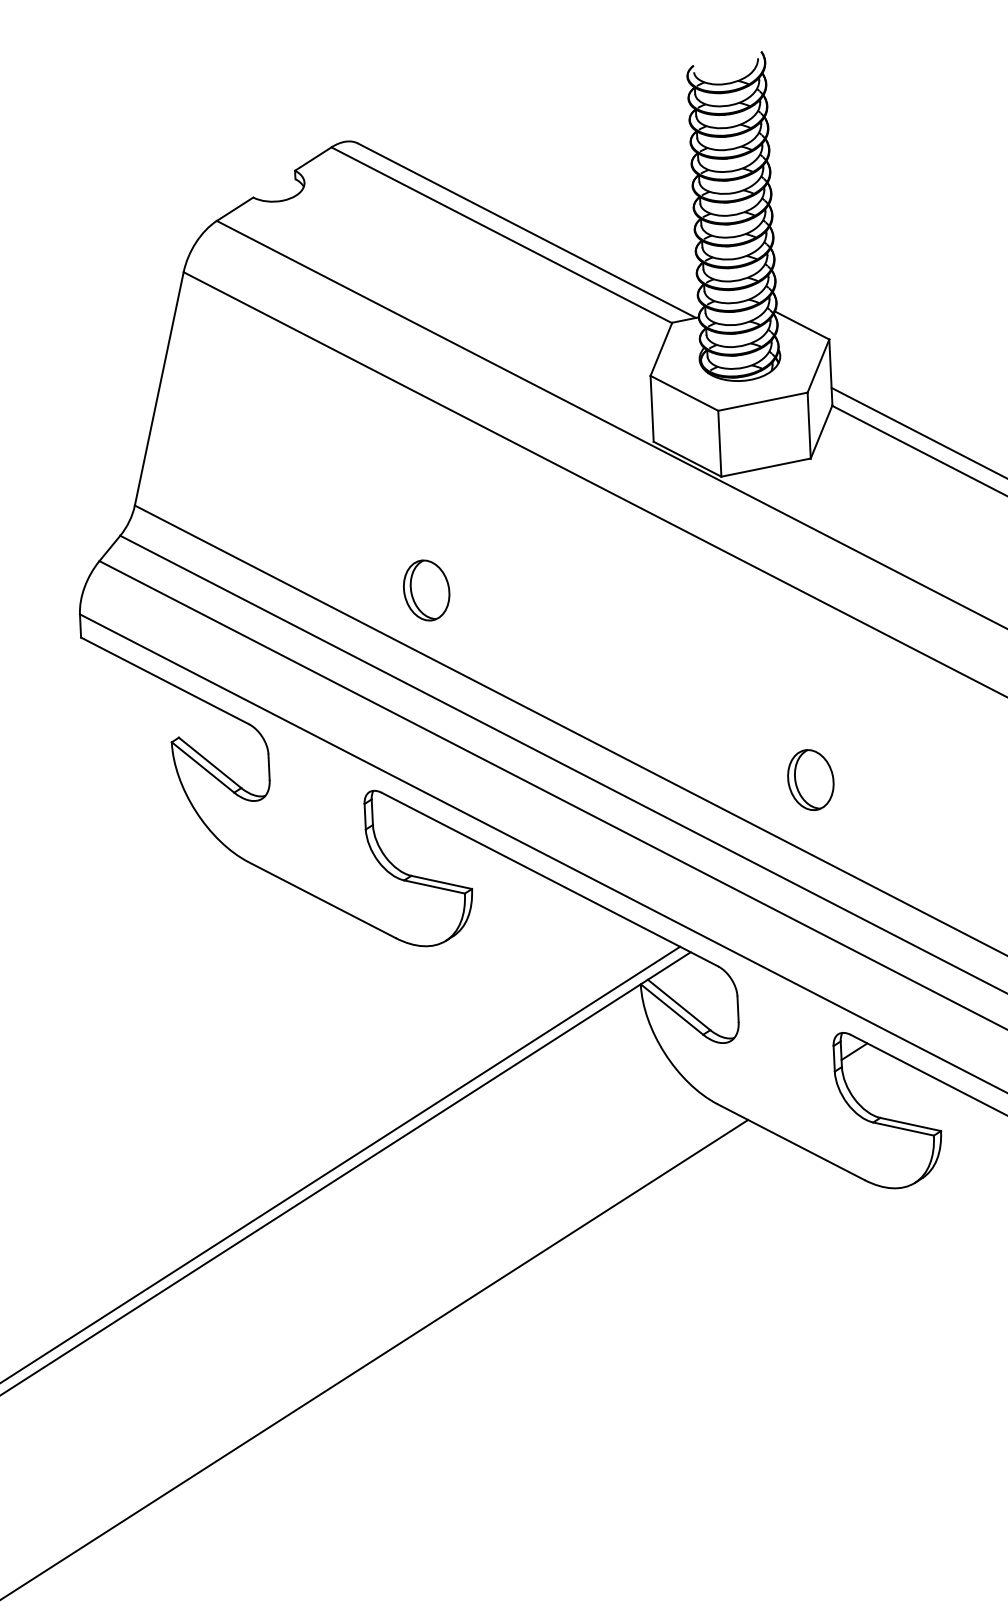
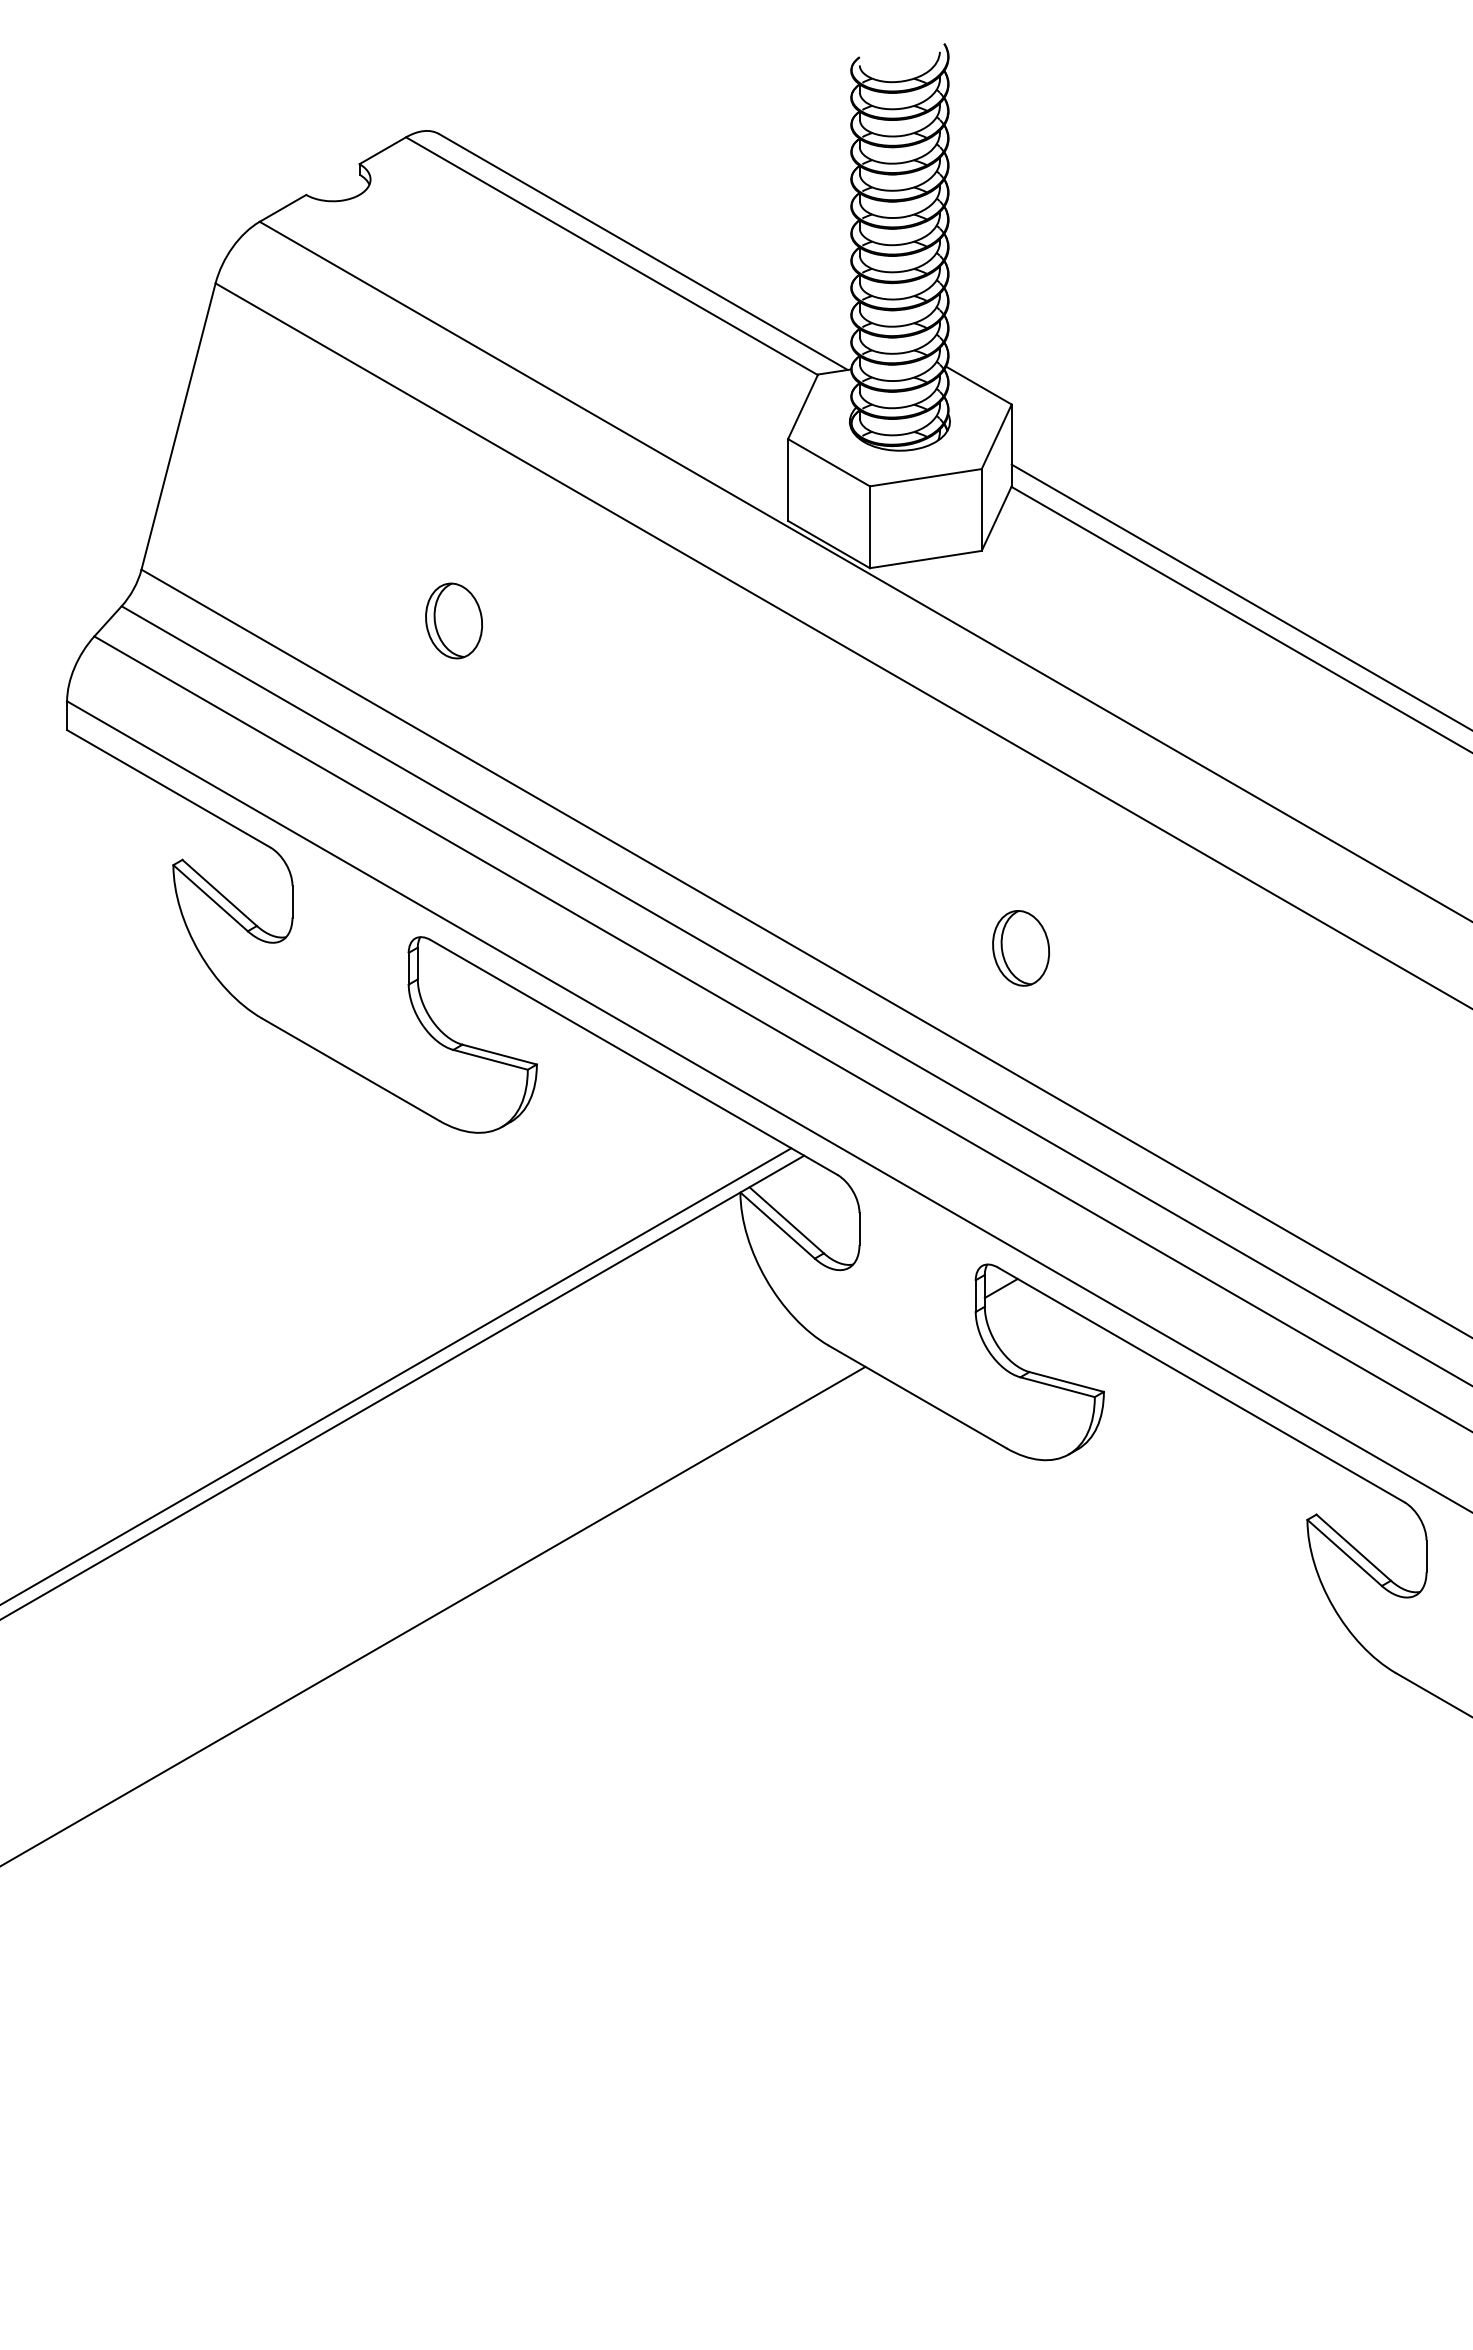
part: (426, 590) -> (453, 620), moved
part: (811, 780) -> (1021, 948), moved

